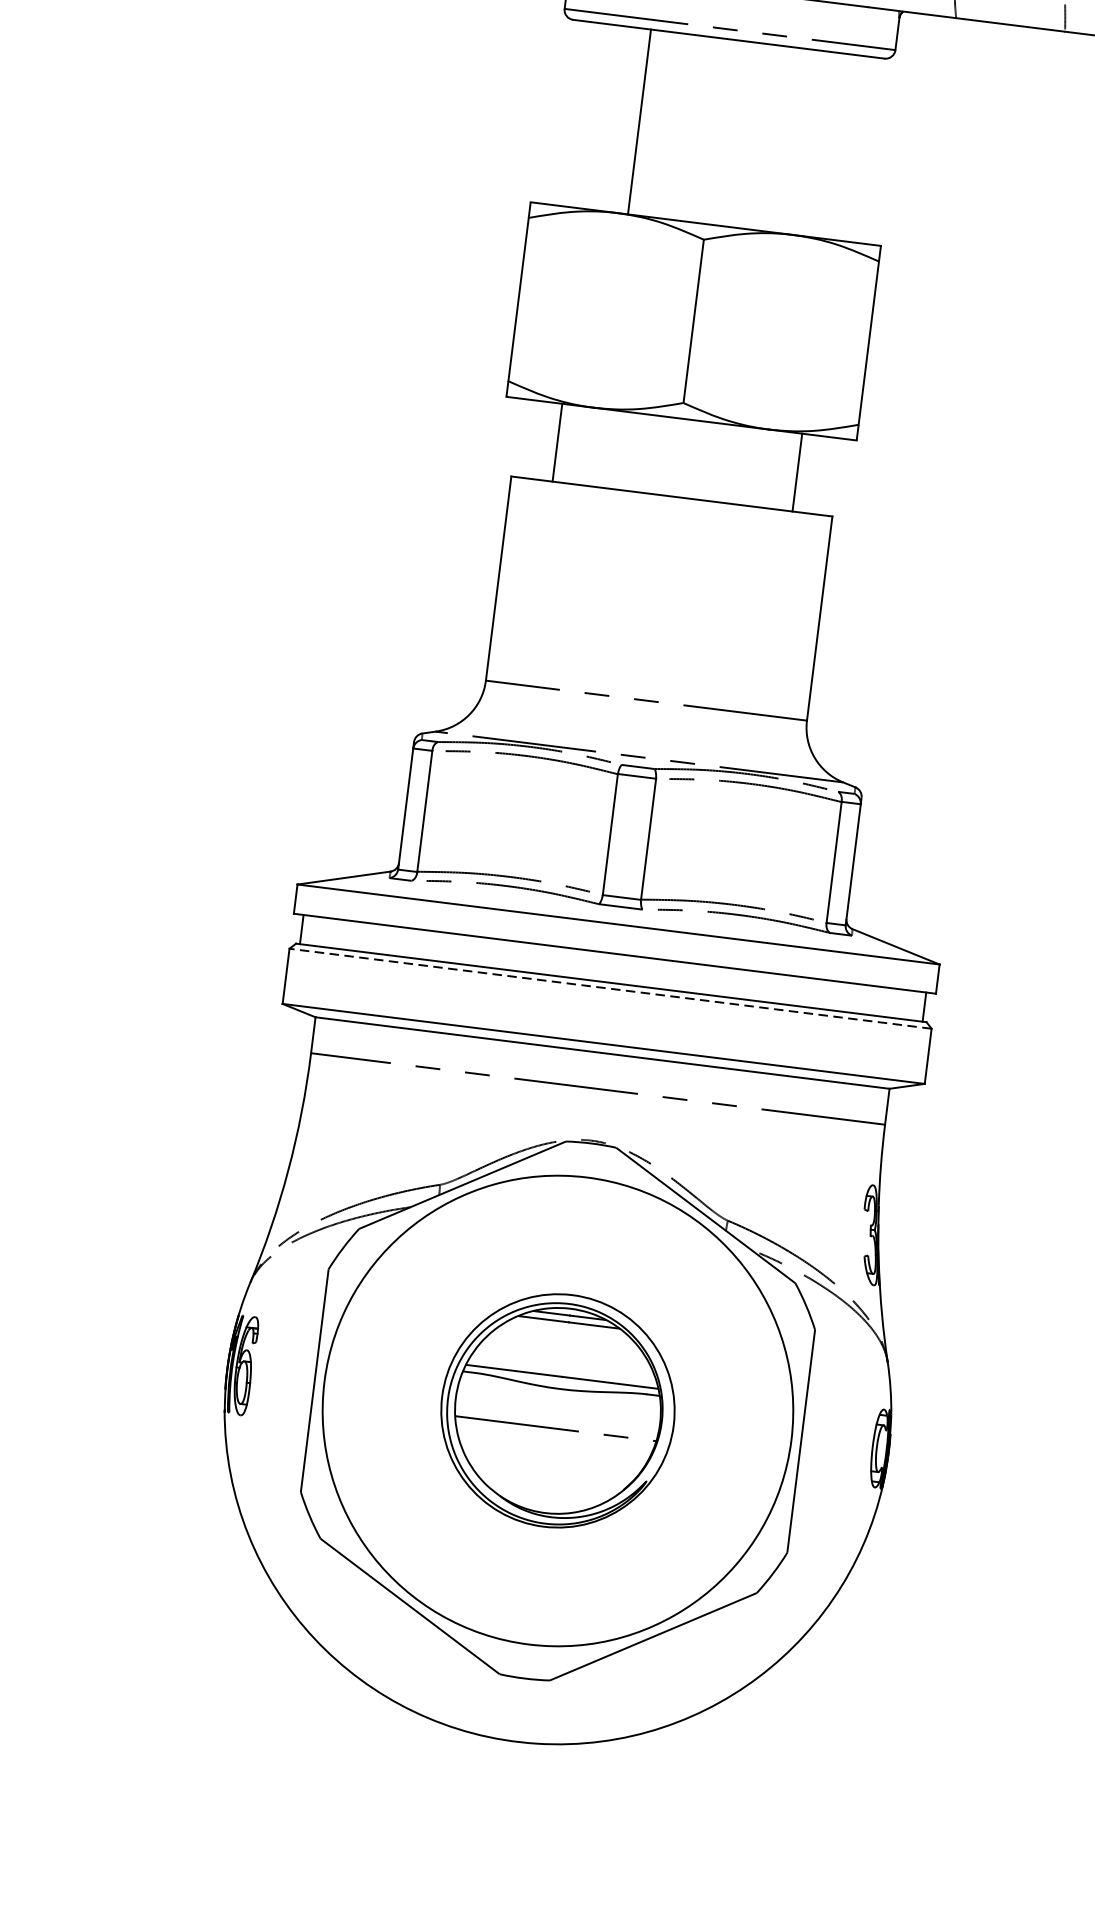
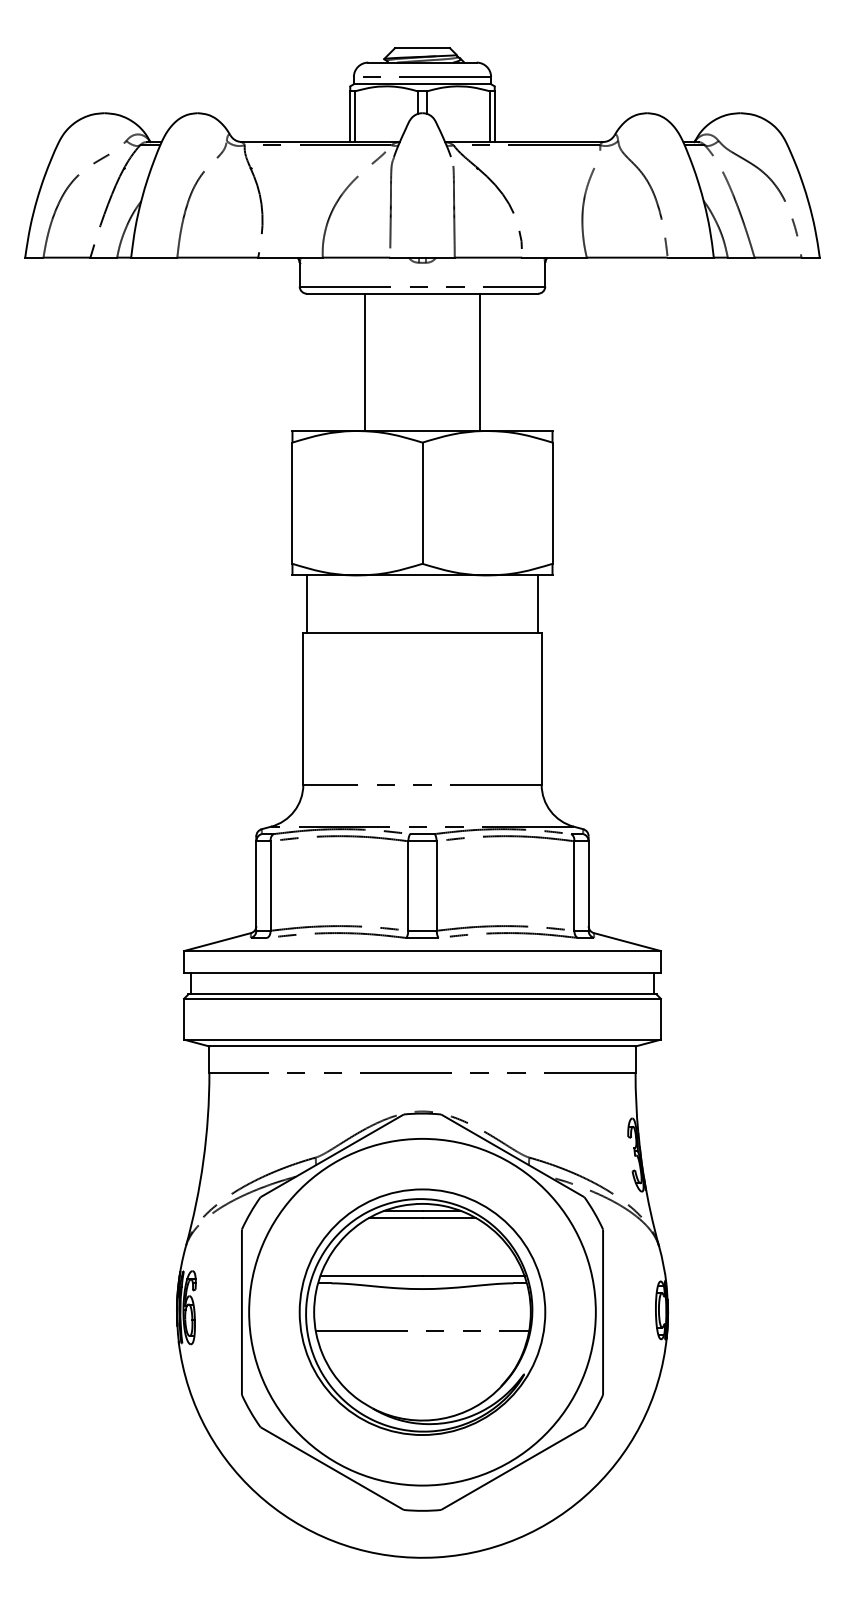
line: (795, 141) -> (480, 362), added
line: (556, 442) -> (306, 604), moved
line: (797, 472) -> (538, 604), moved
line: (610, 988) -> (422, 998), dashed -> solid
part: (558, 1410) -> (422, 1311), size x1.43

